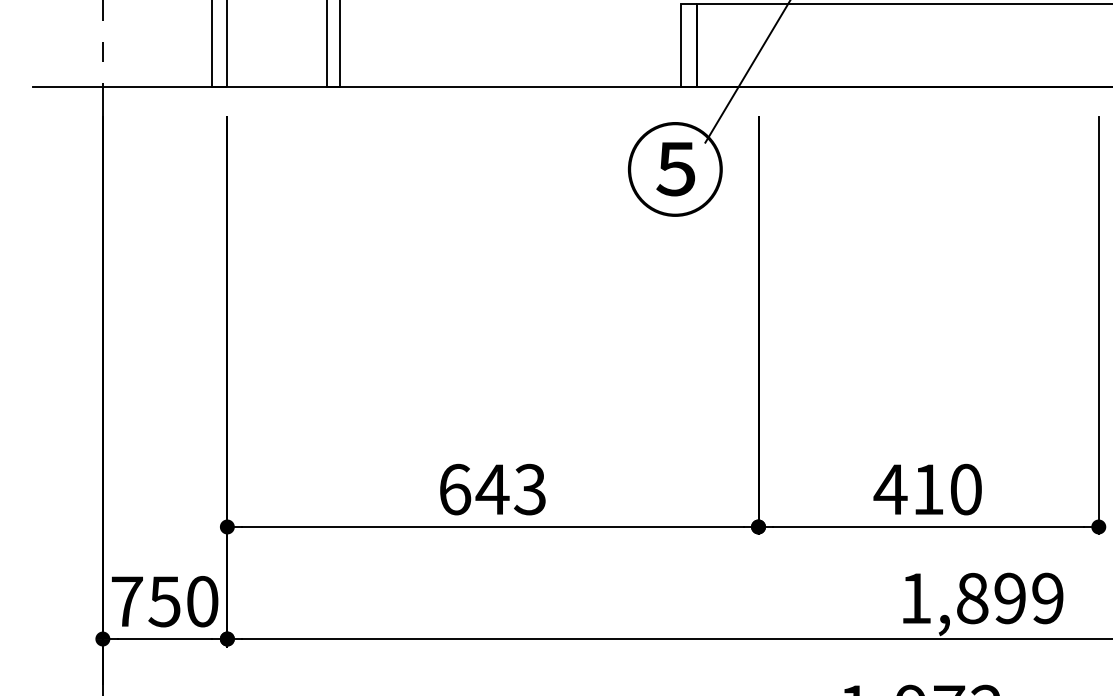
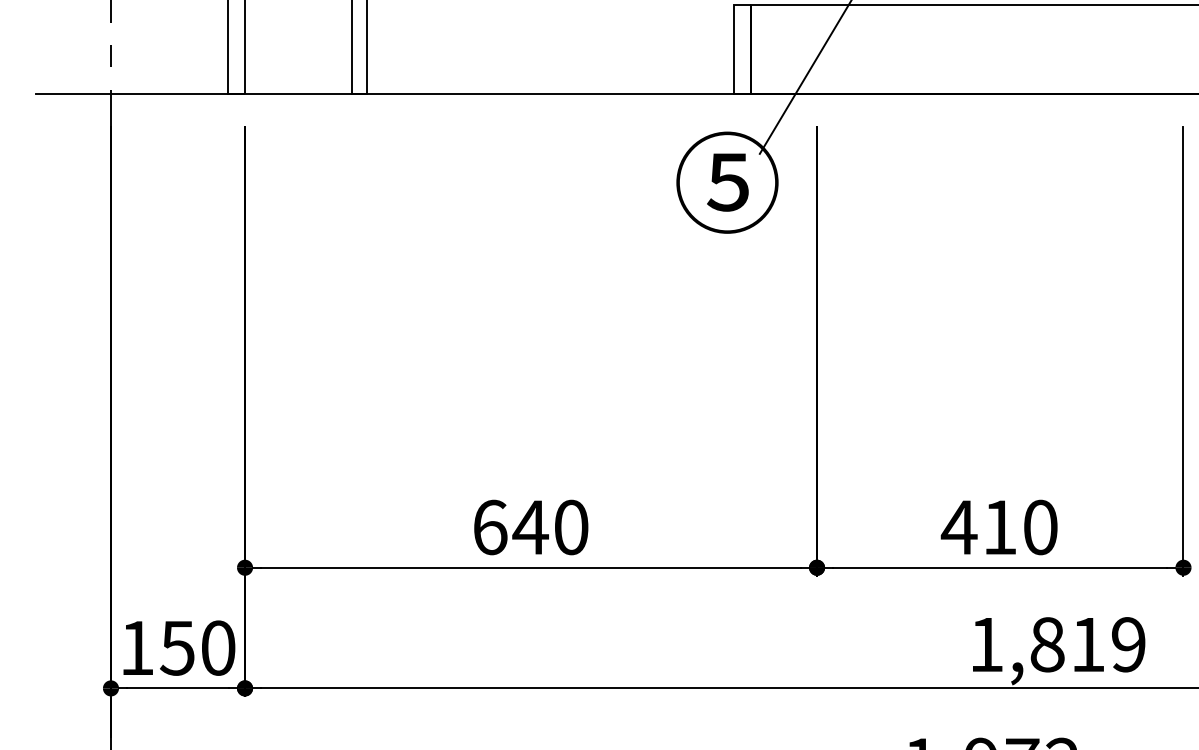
text: (530, 489) -> (571, 527), 643 -> 640
text: (1009, 598) -> (1087, 644), 1,899 -> 1,819
text: (126, 601) -> (136, 647), 750 -> 150

